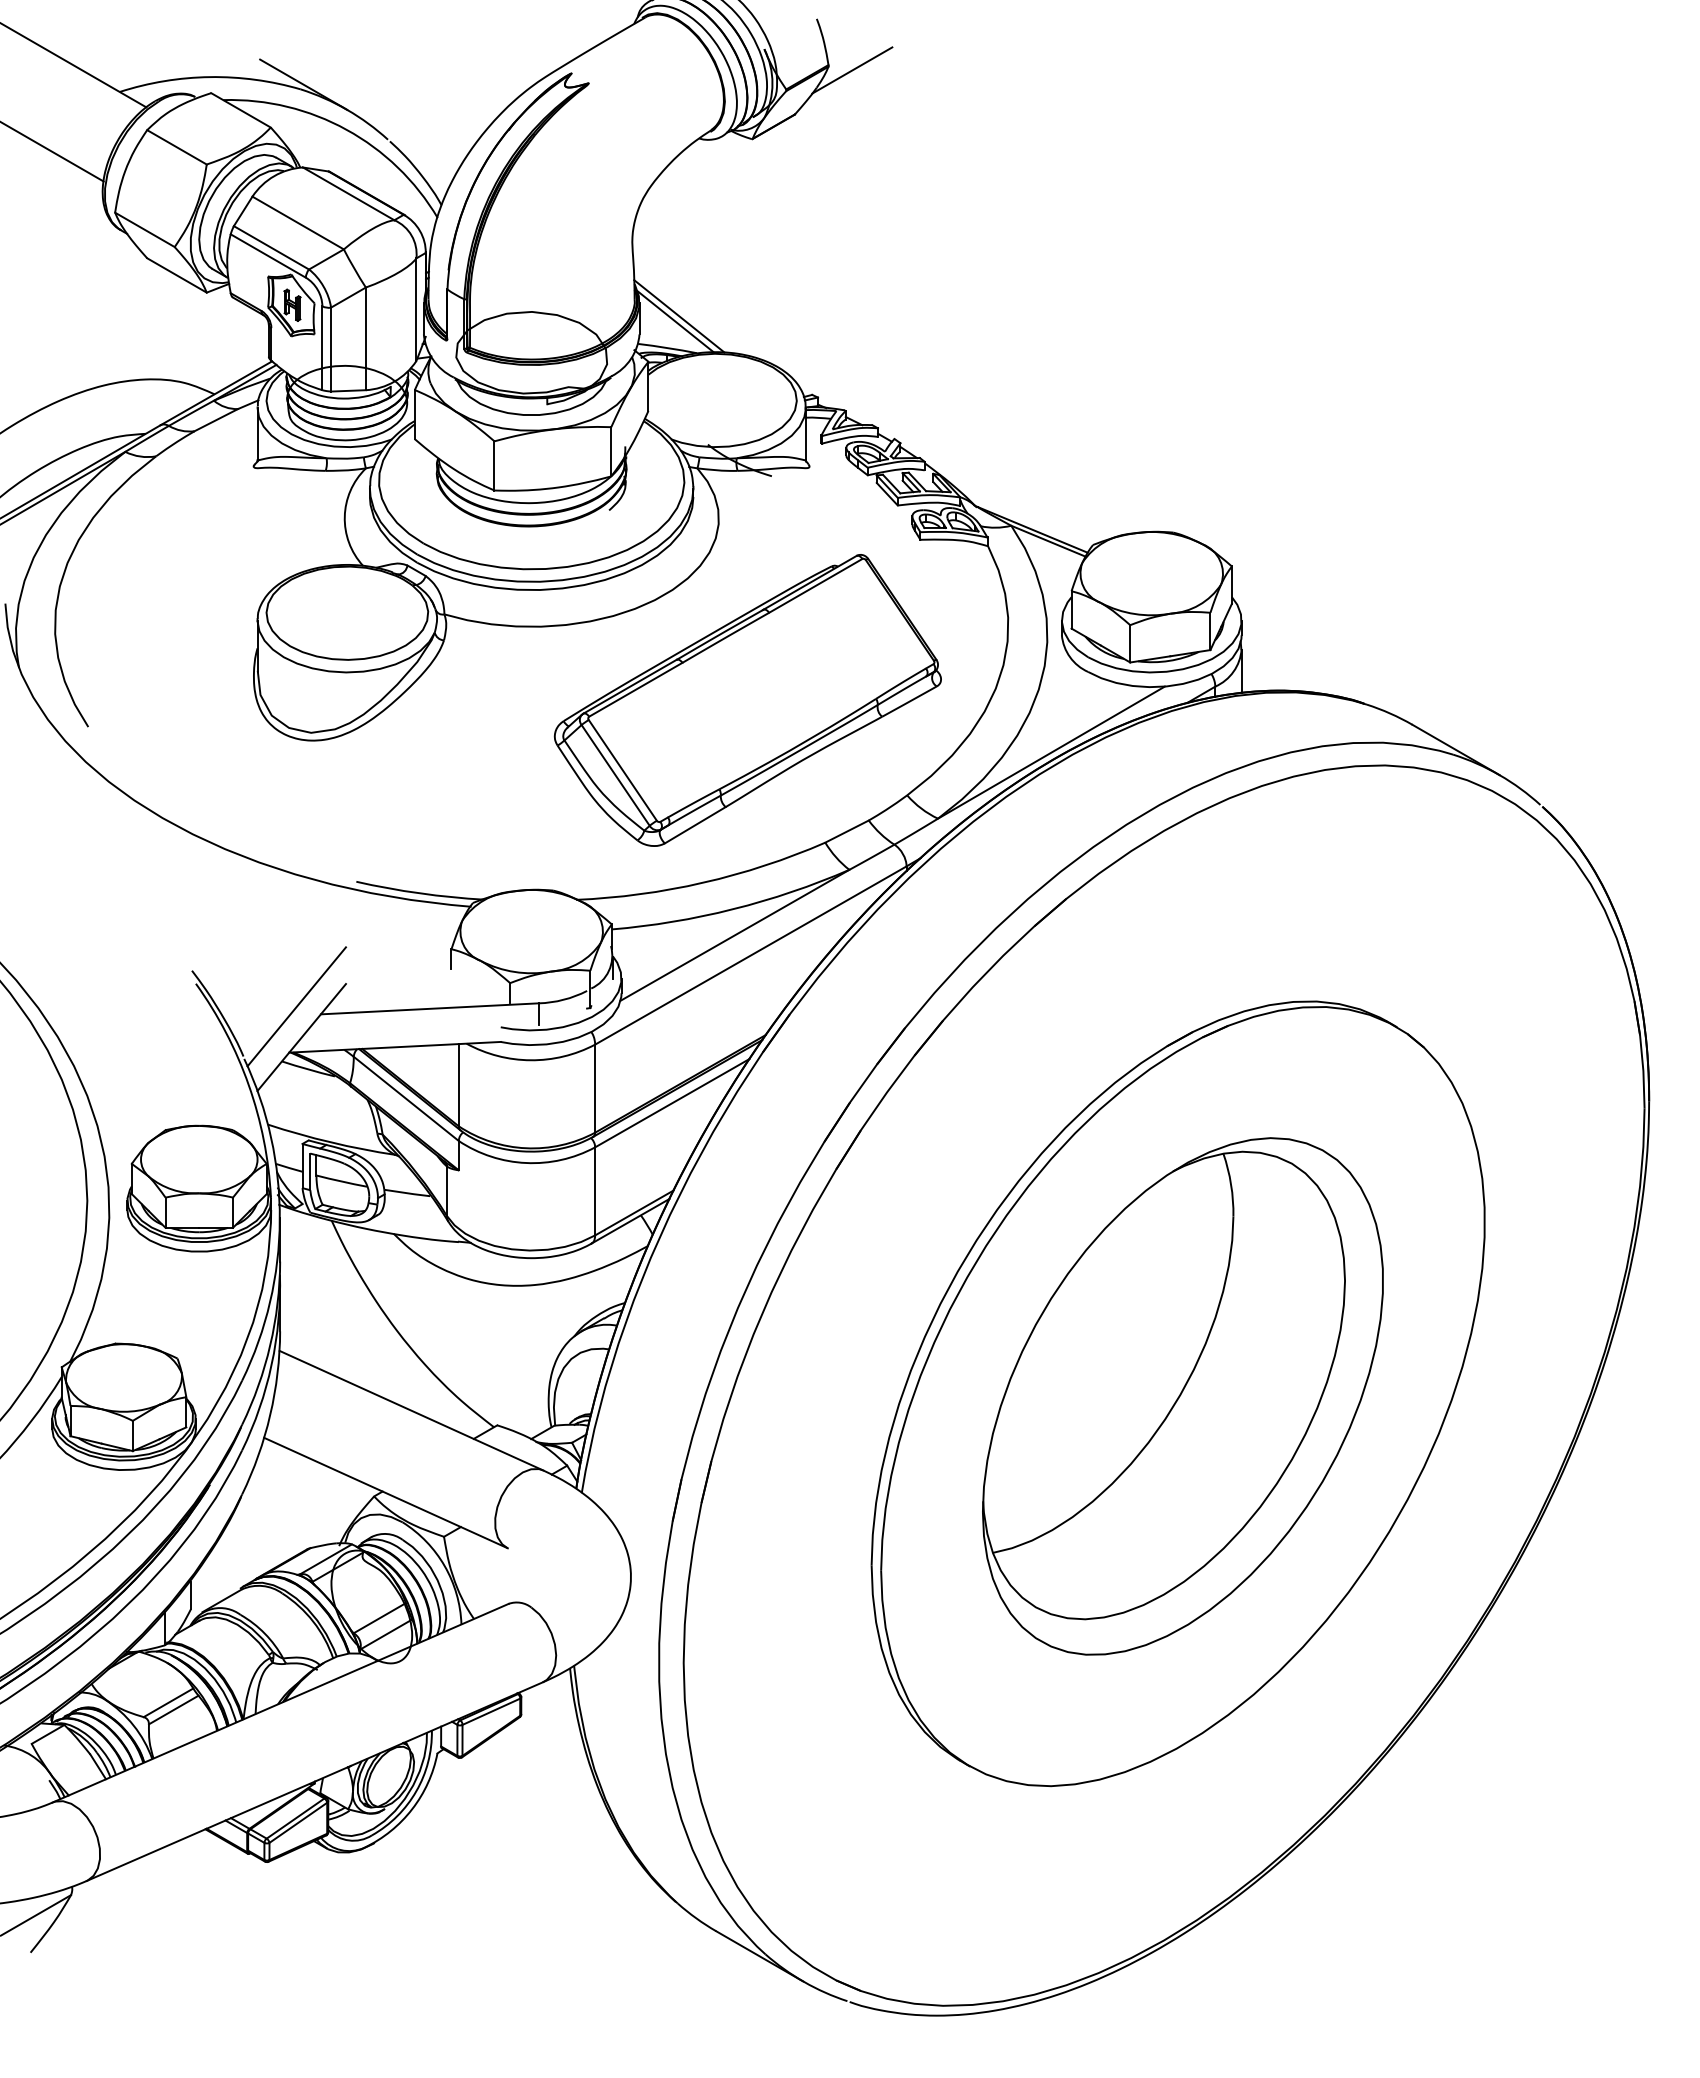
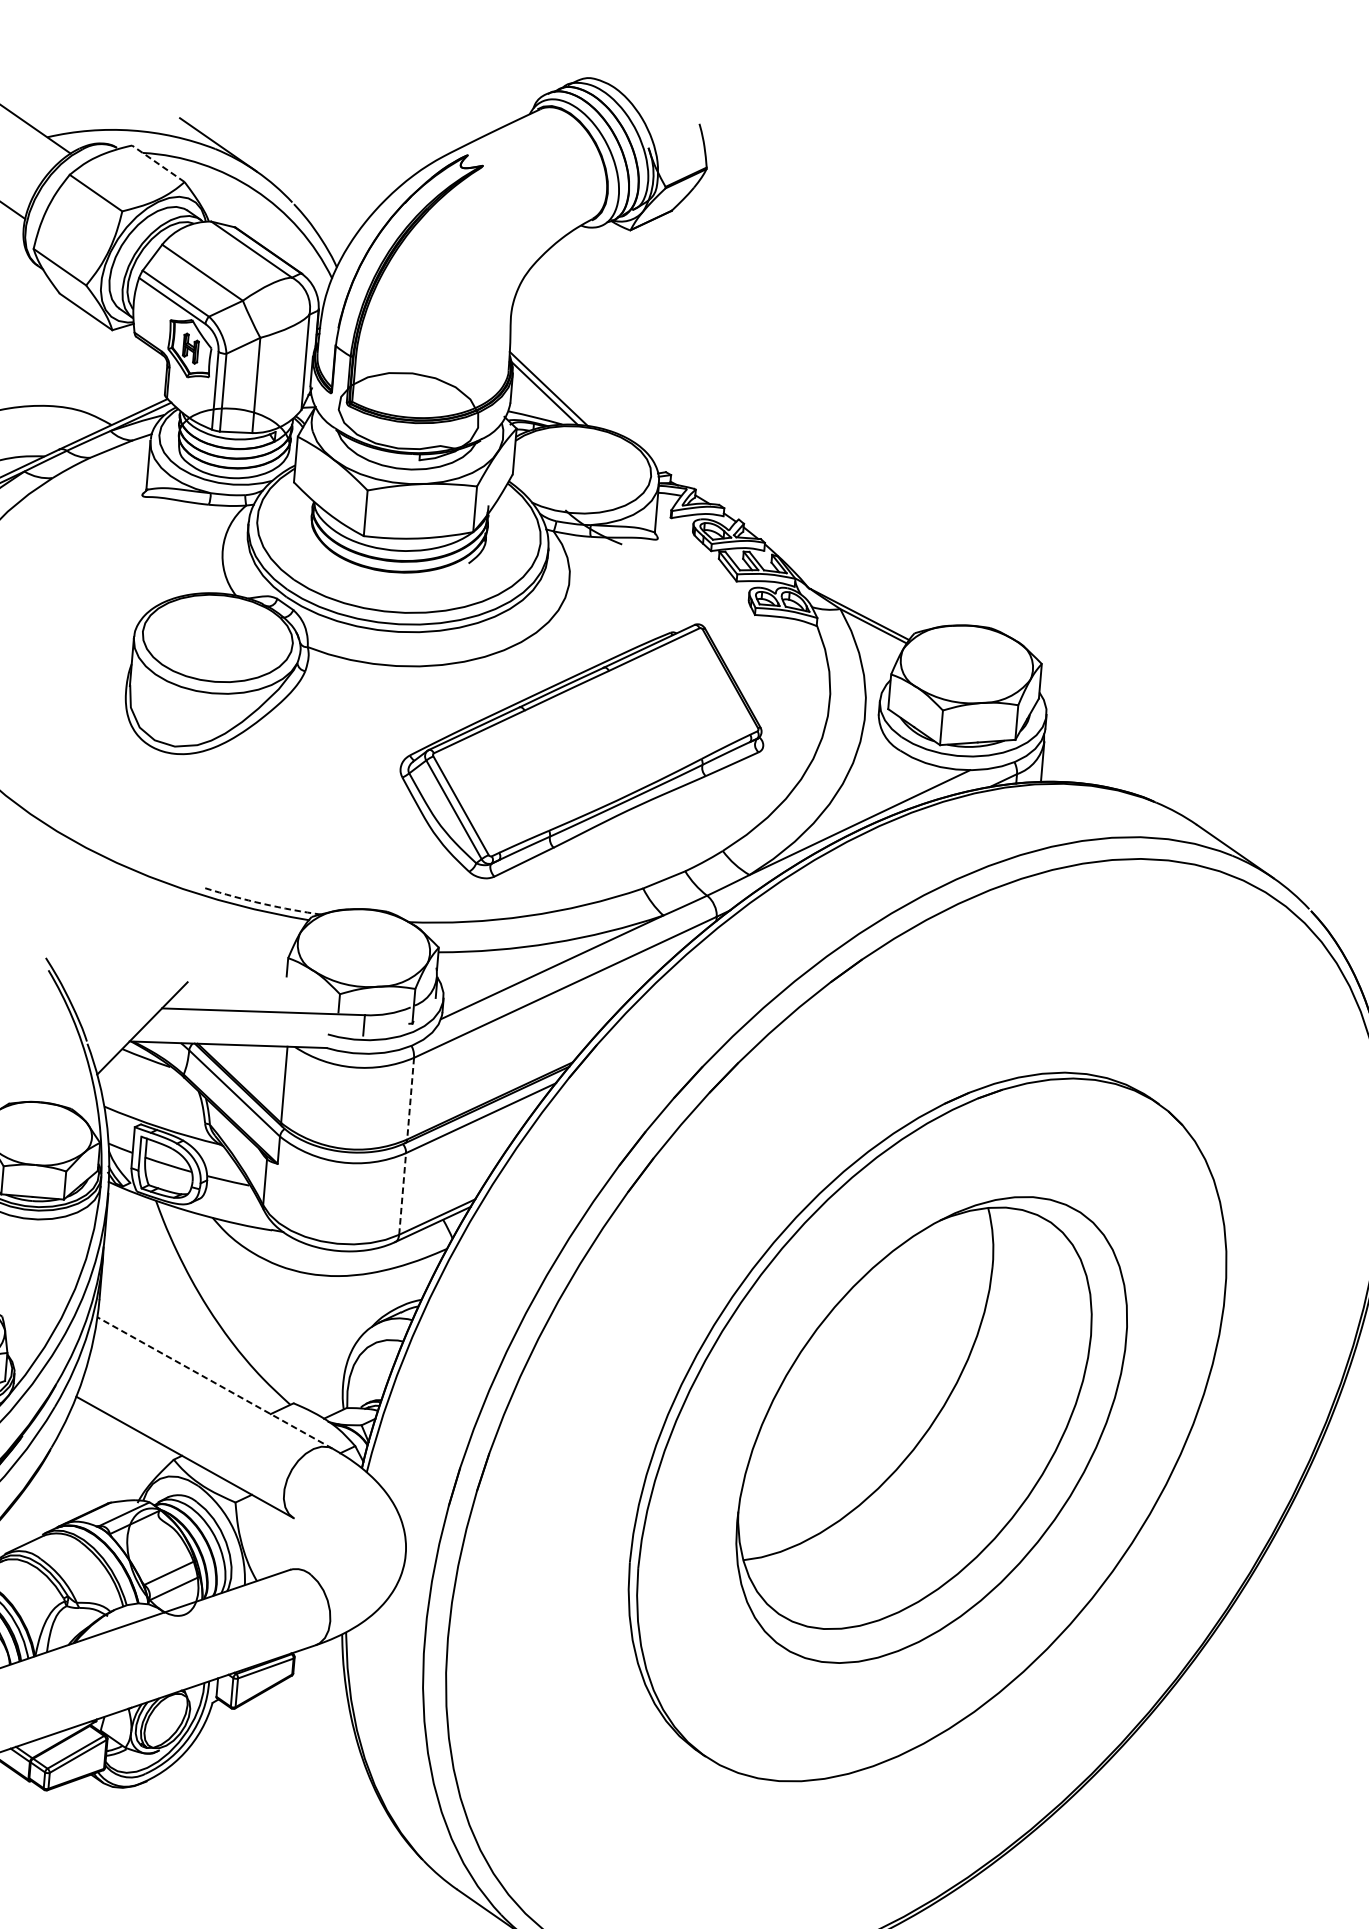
line: (852, 70) -> (728, 174), removed
line: (240, 110) -> (157, 163), solid -> dashed
arc: (419, 893) -> (262, 904), solid -> dashed
line: (296, 1006) -> (139, 999), removed
line: (595, 1089) -> (410, 1099), solid -> dashed
line: (595, 1190) -> (402, 1193), solid -> dashed
line: (411, 1410) -> (215, 1382), solid -> dashed

